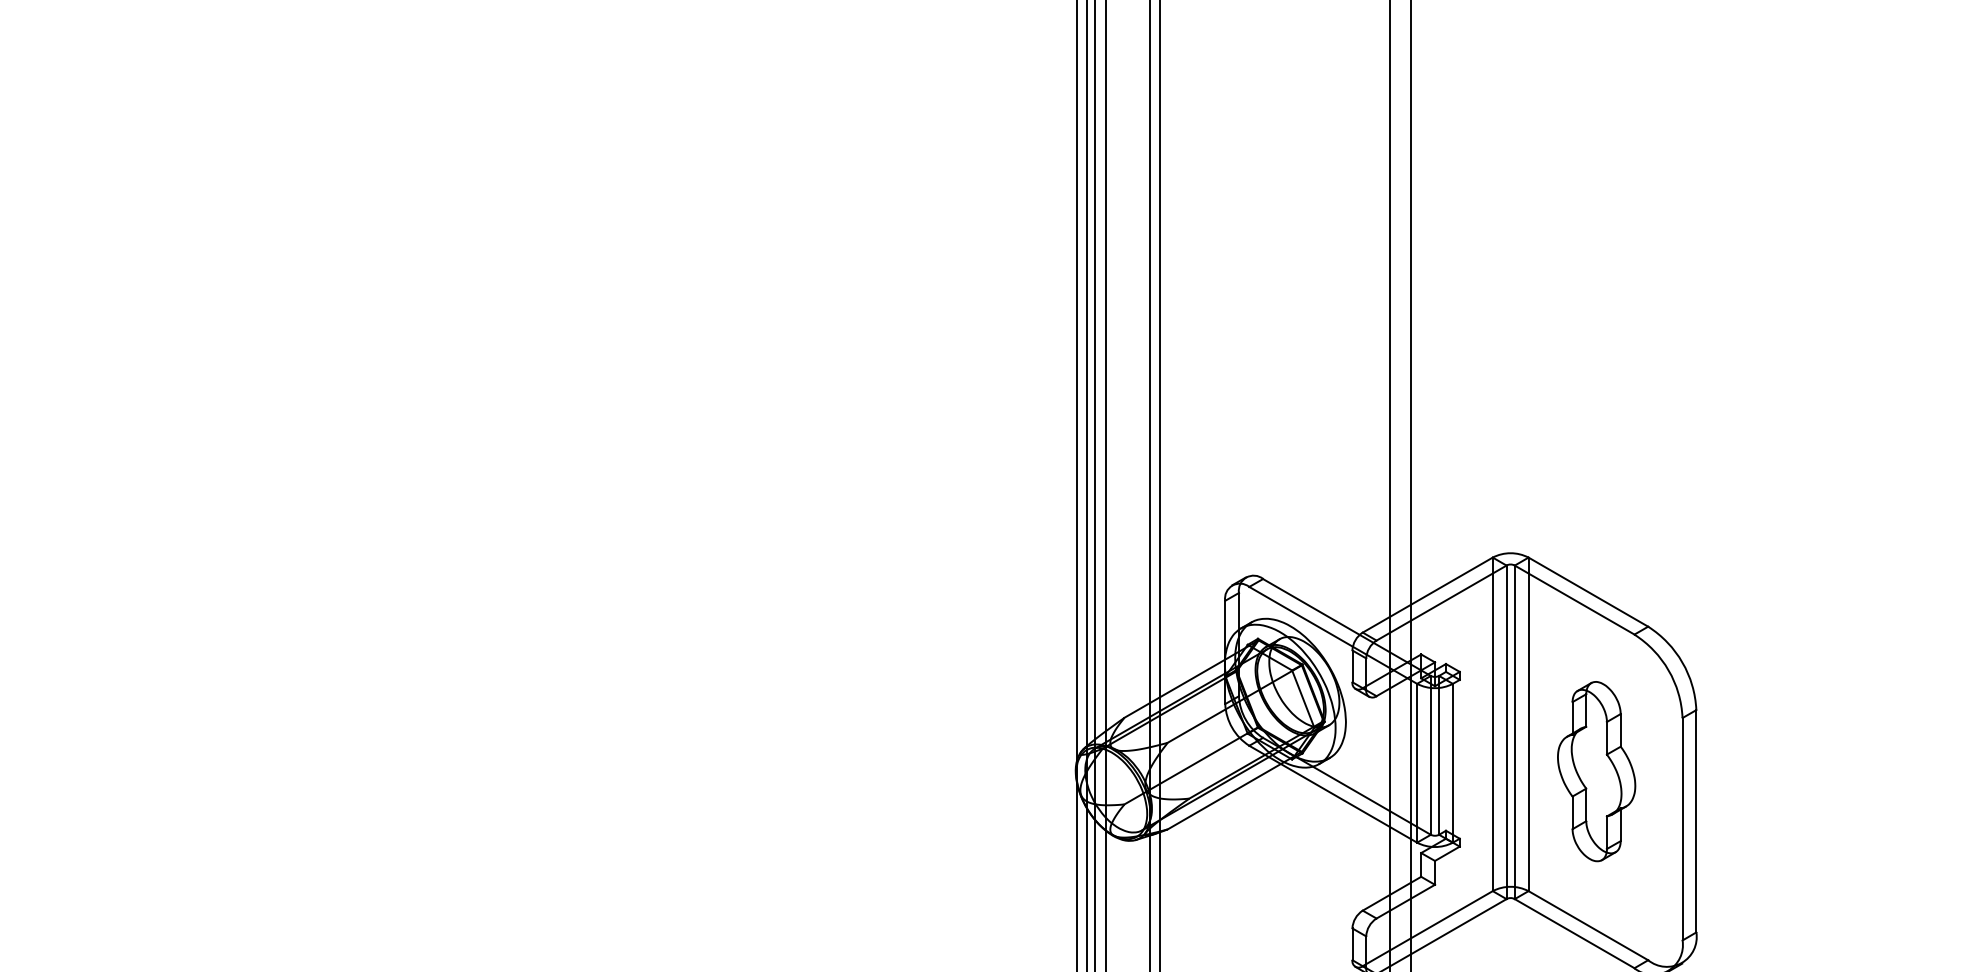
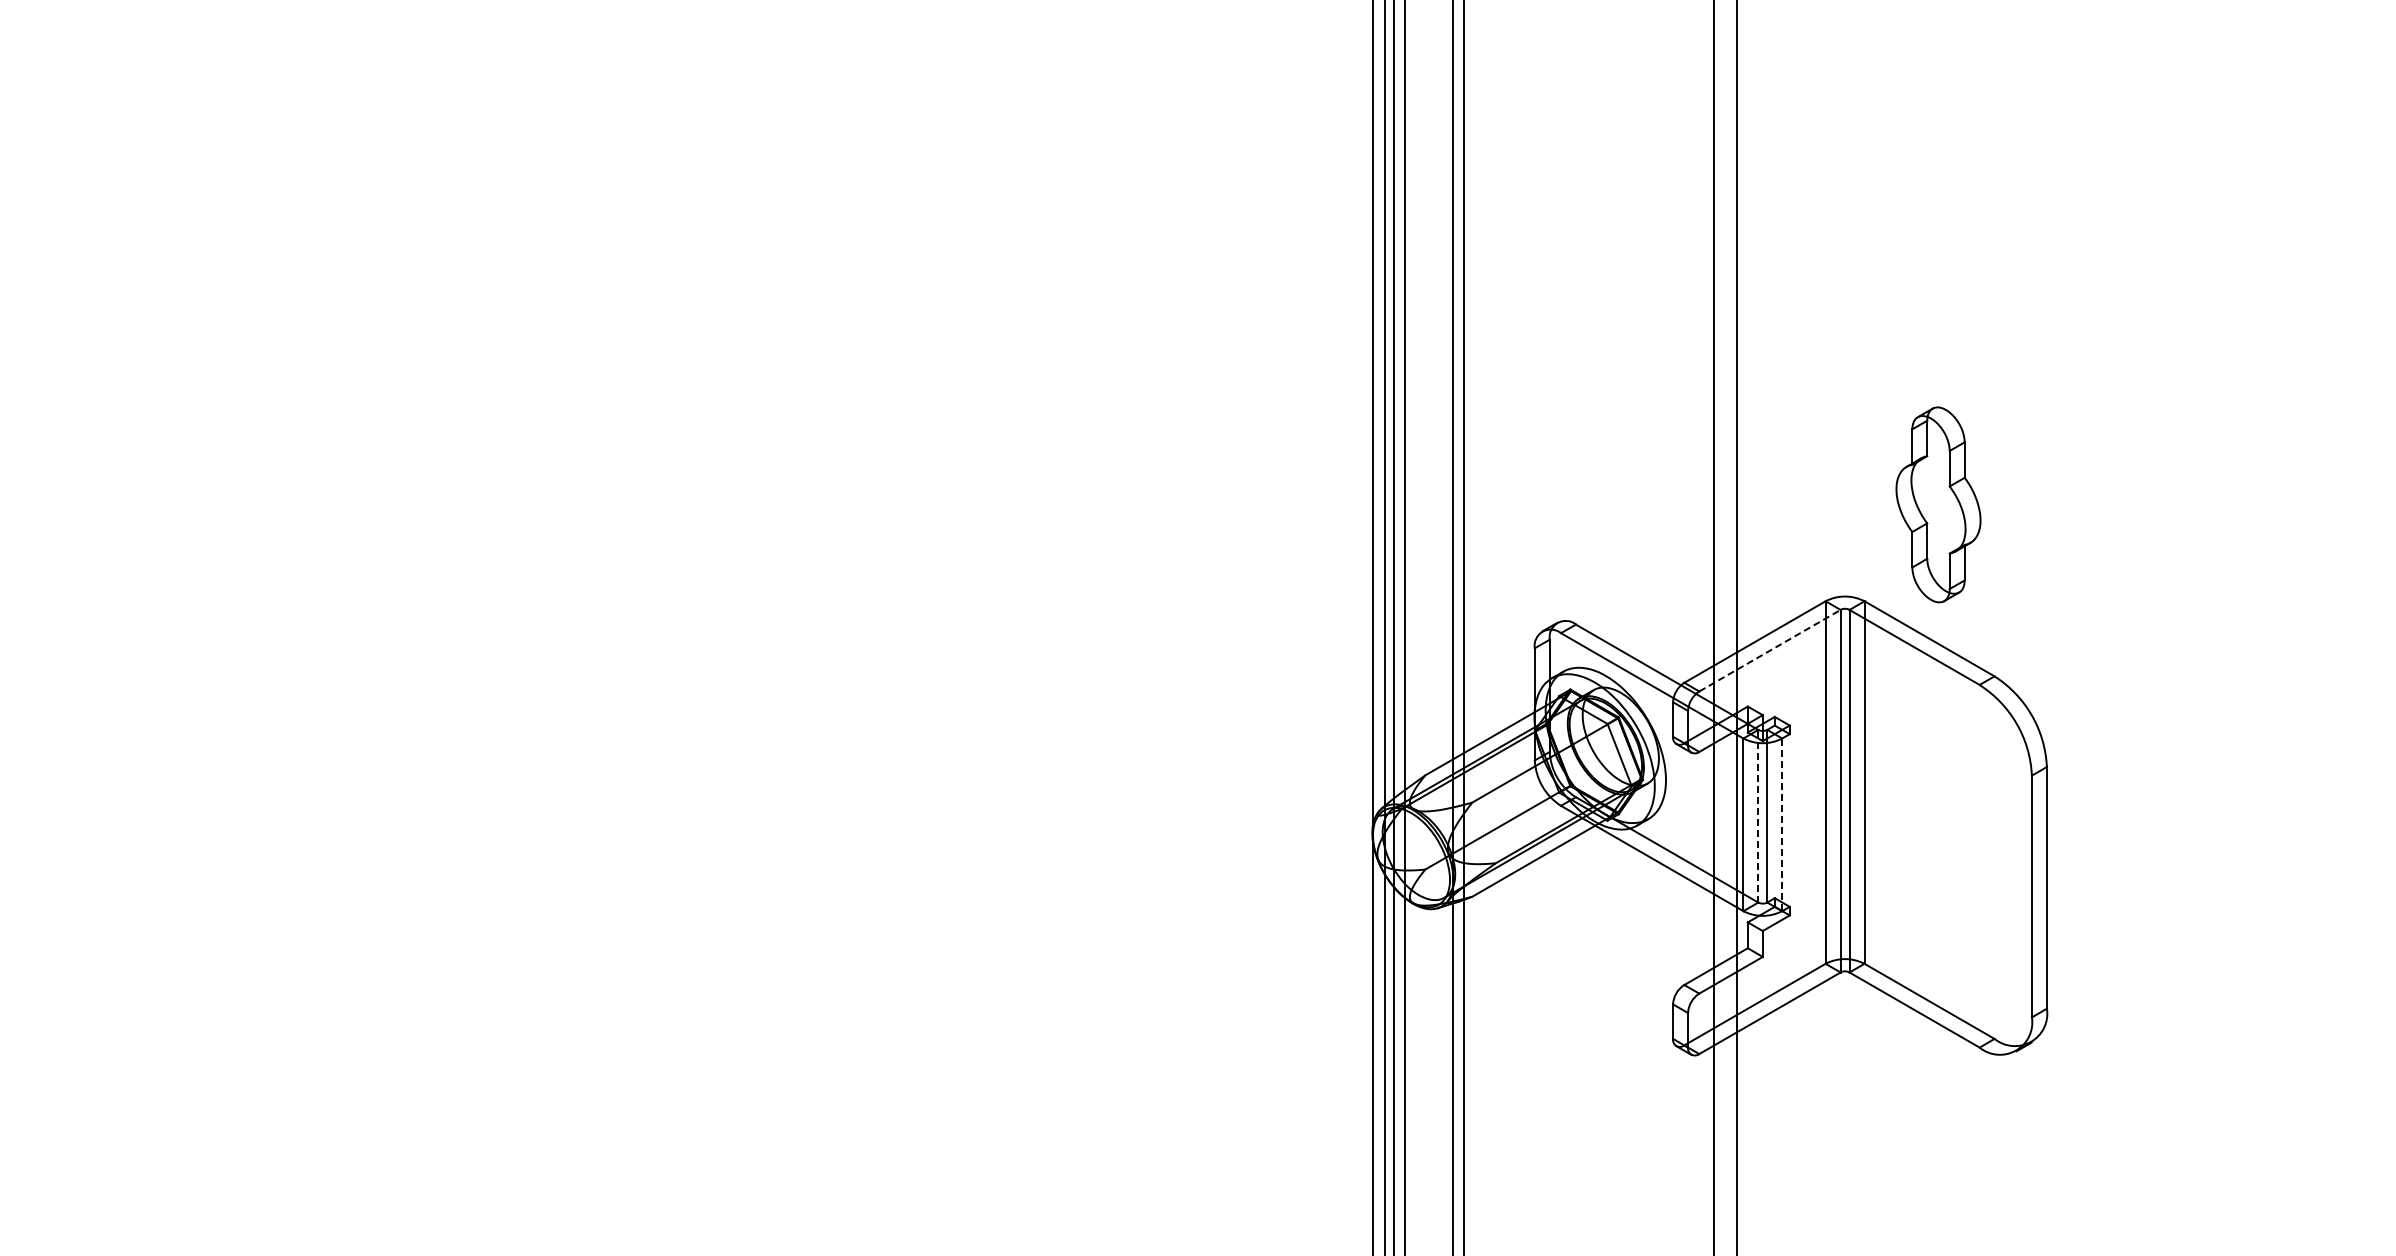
line: (1441, 602) -> (1769, 650), solid -> dashed
line: (1431, 754) -> (1758, 815), solid -> dashed
line: (1453, 763) -> (1782, 825), solid -> dashed
part: (1596, 771) -> (1938, 504), moved

